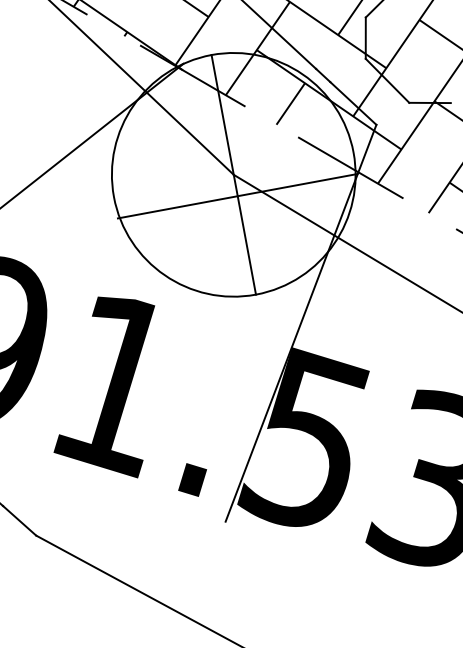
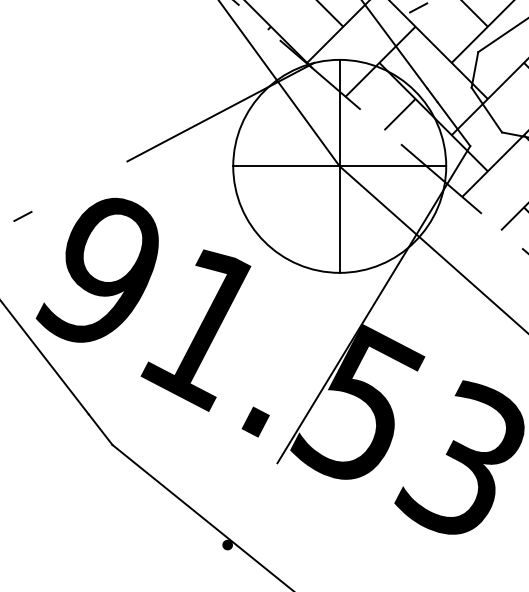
line: (237, 196) -> (339, 166), moved
fill: (186, 623) -> (227, 544), added

